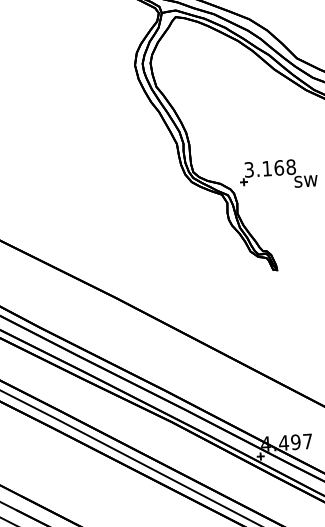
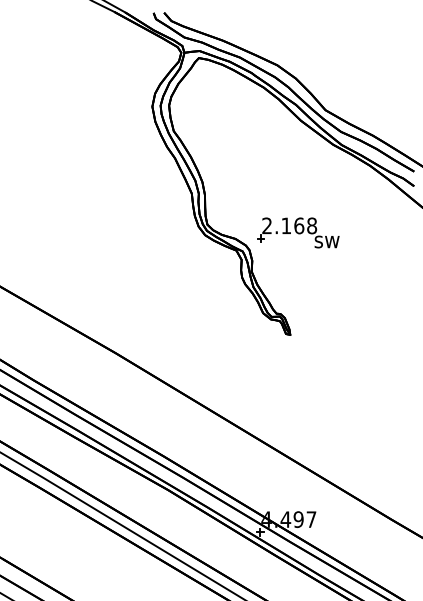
text: (248, 169) -> (266, 225), 3.168 -> 2.168

